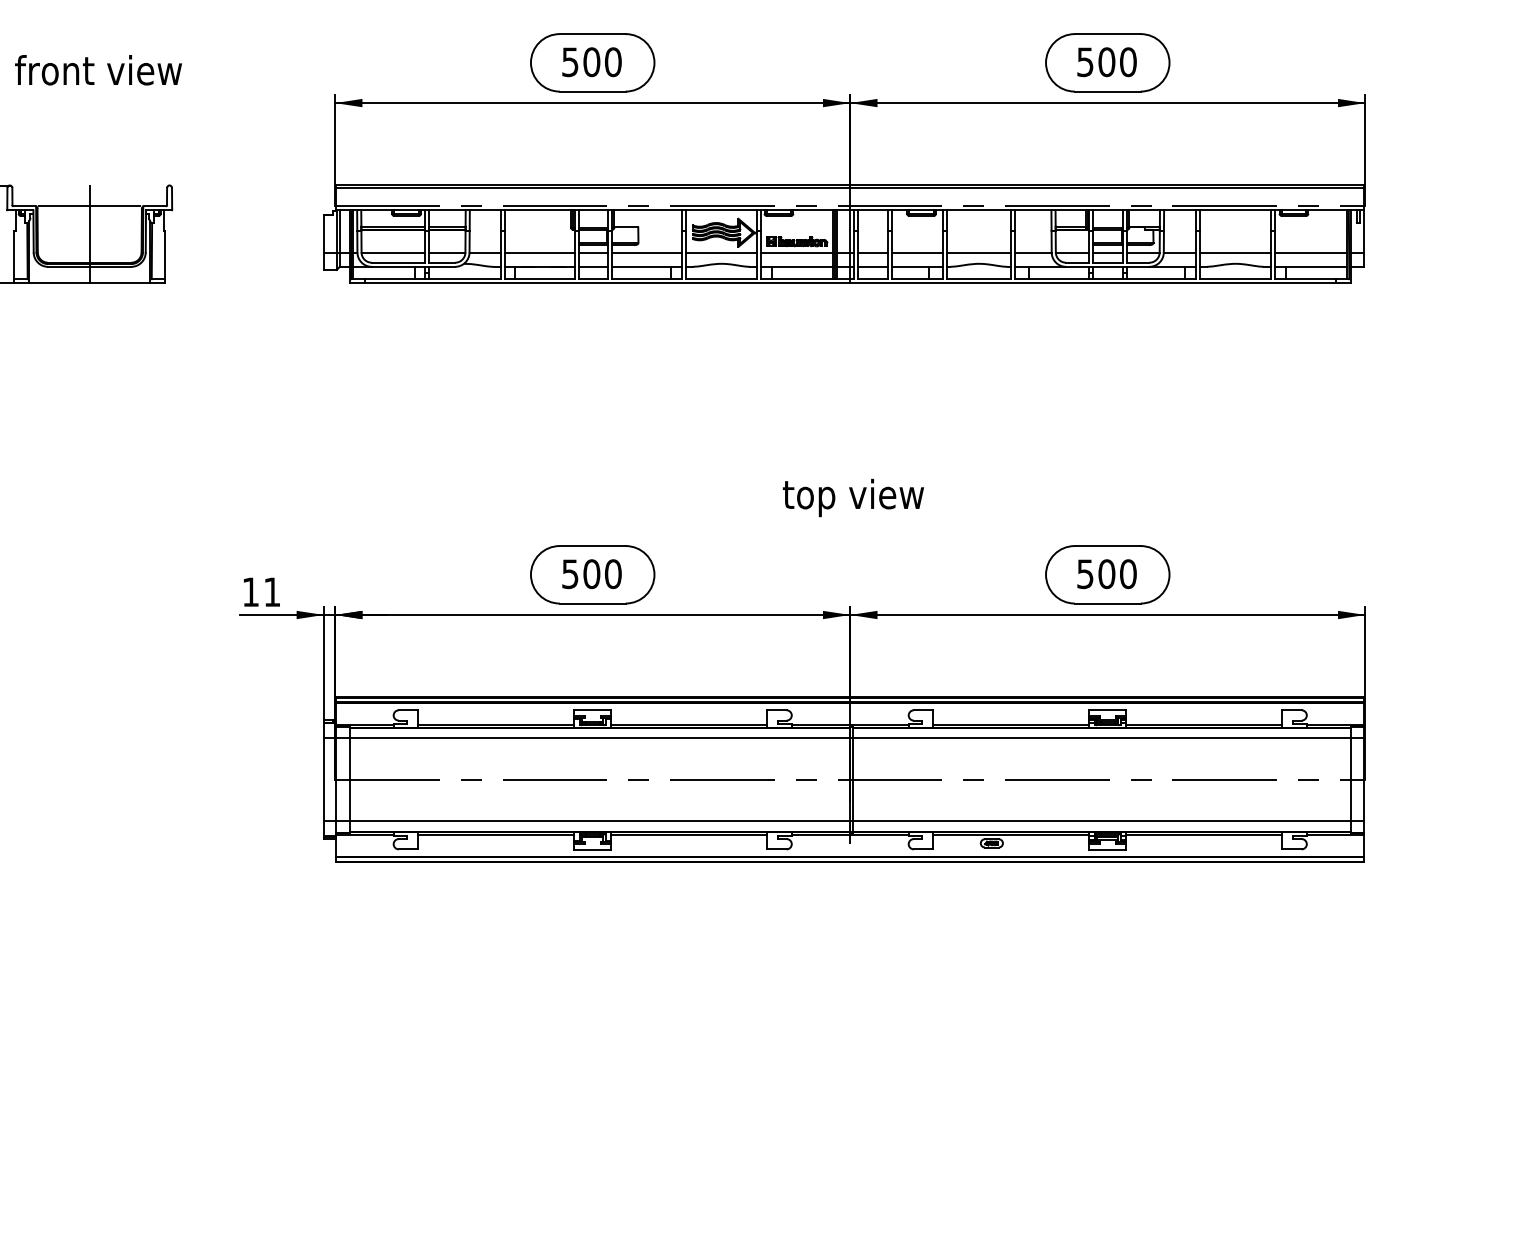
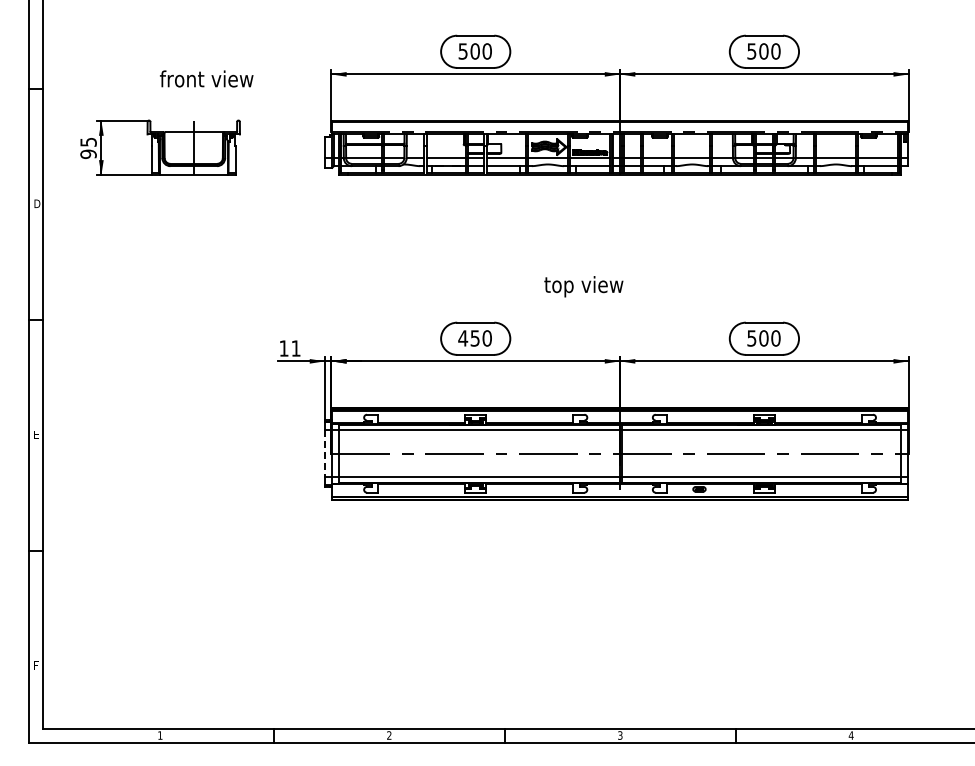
text: (98, 69) -> (206, 78), moved
text: (852, 497) -> (583, 286), moved
text: (579, 574) -> (468, 338), 500 -> 450
line: (324, 781) -> (325, 454), solid -> dashed

